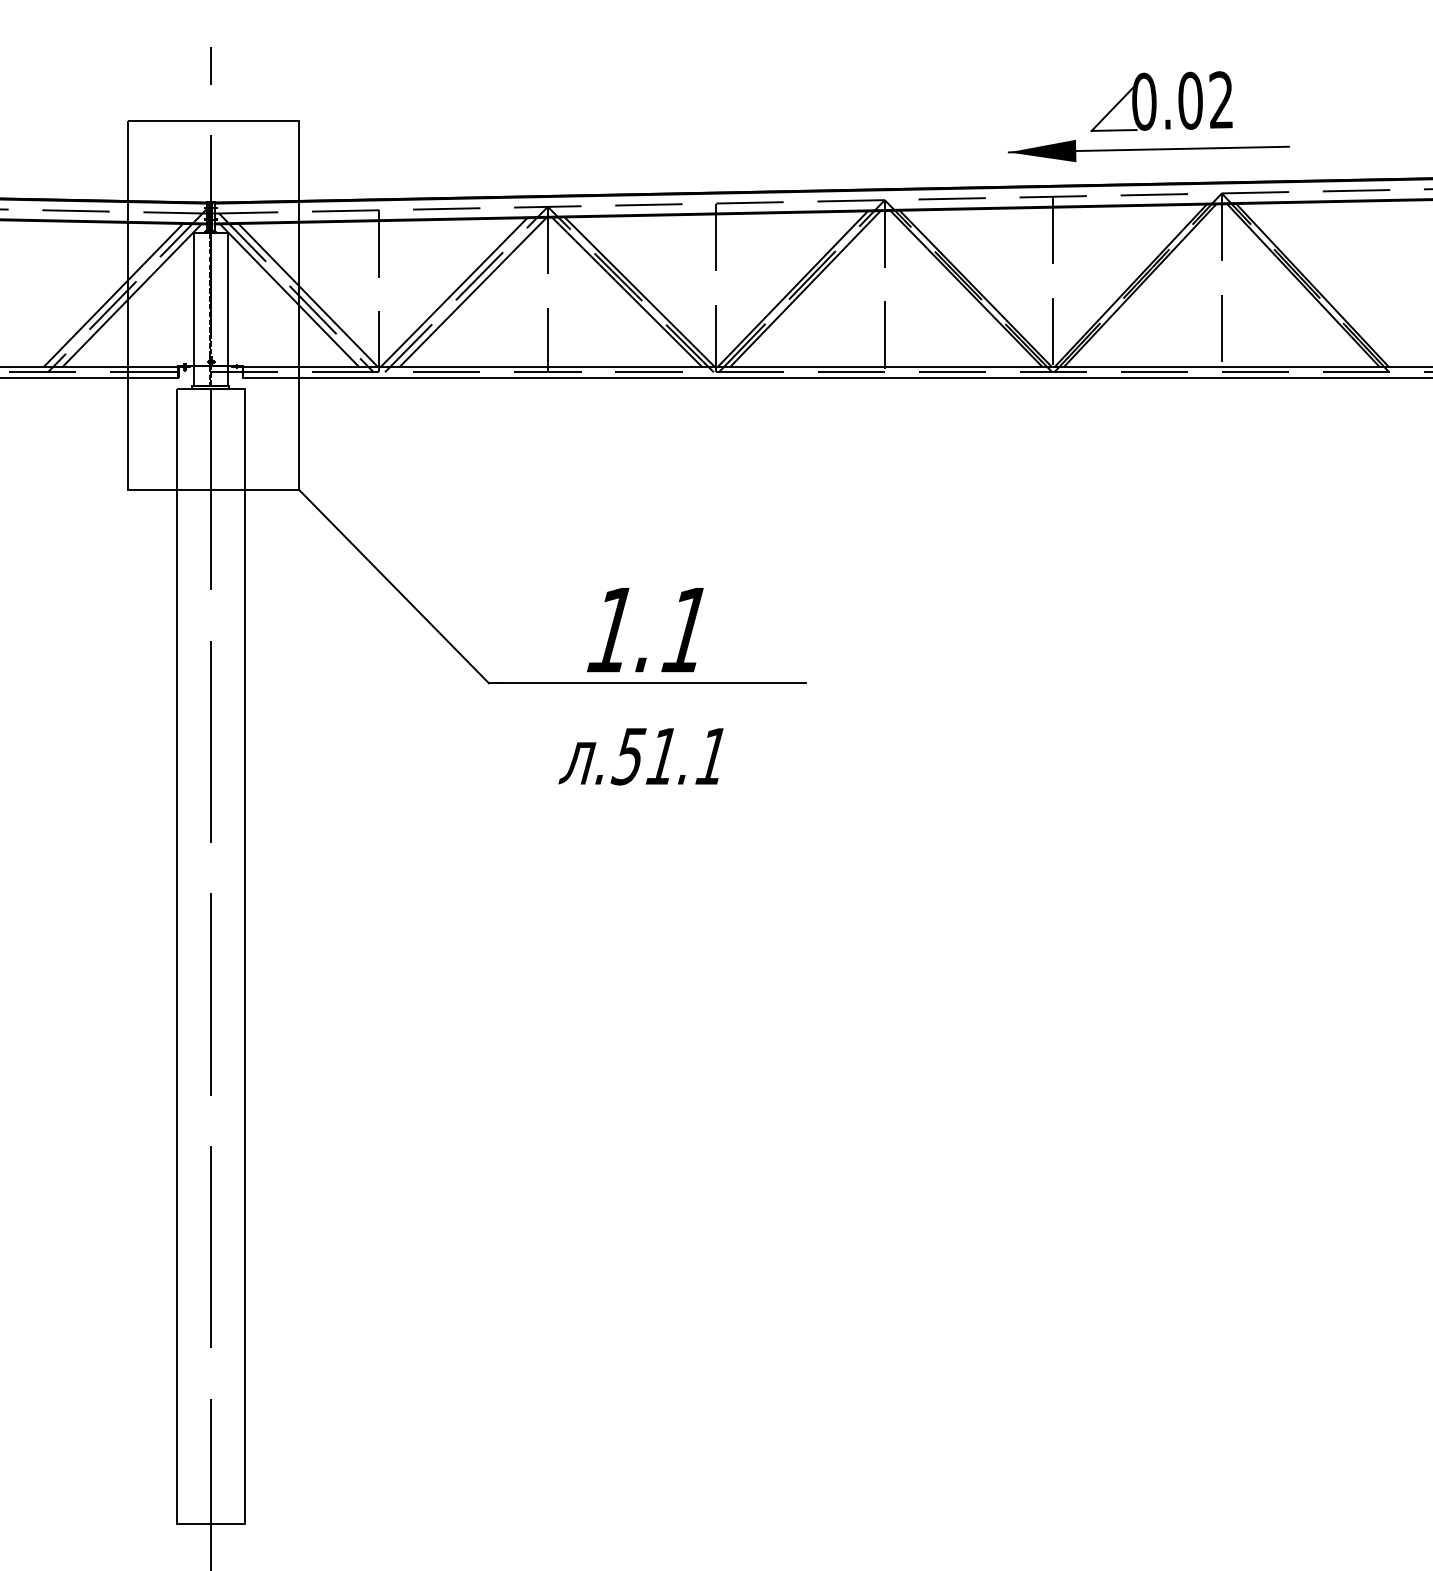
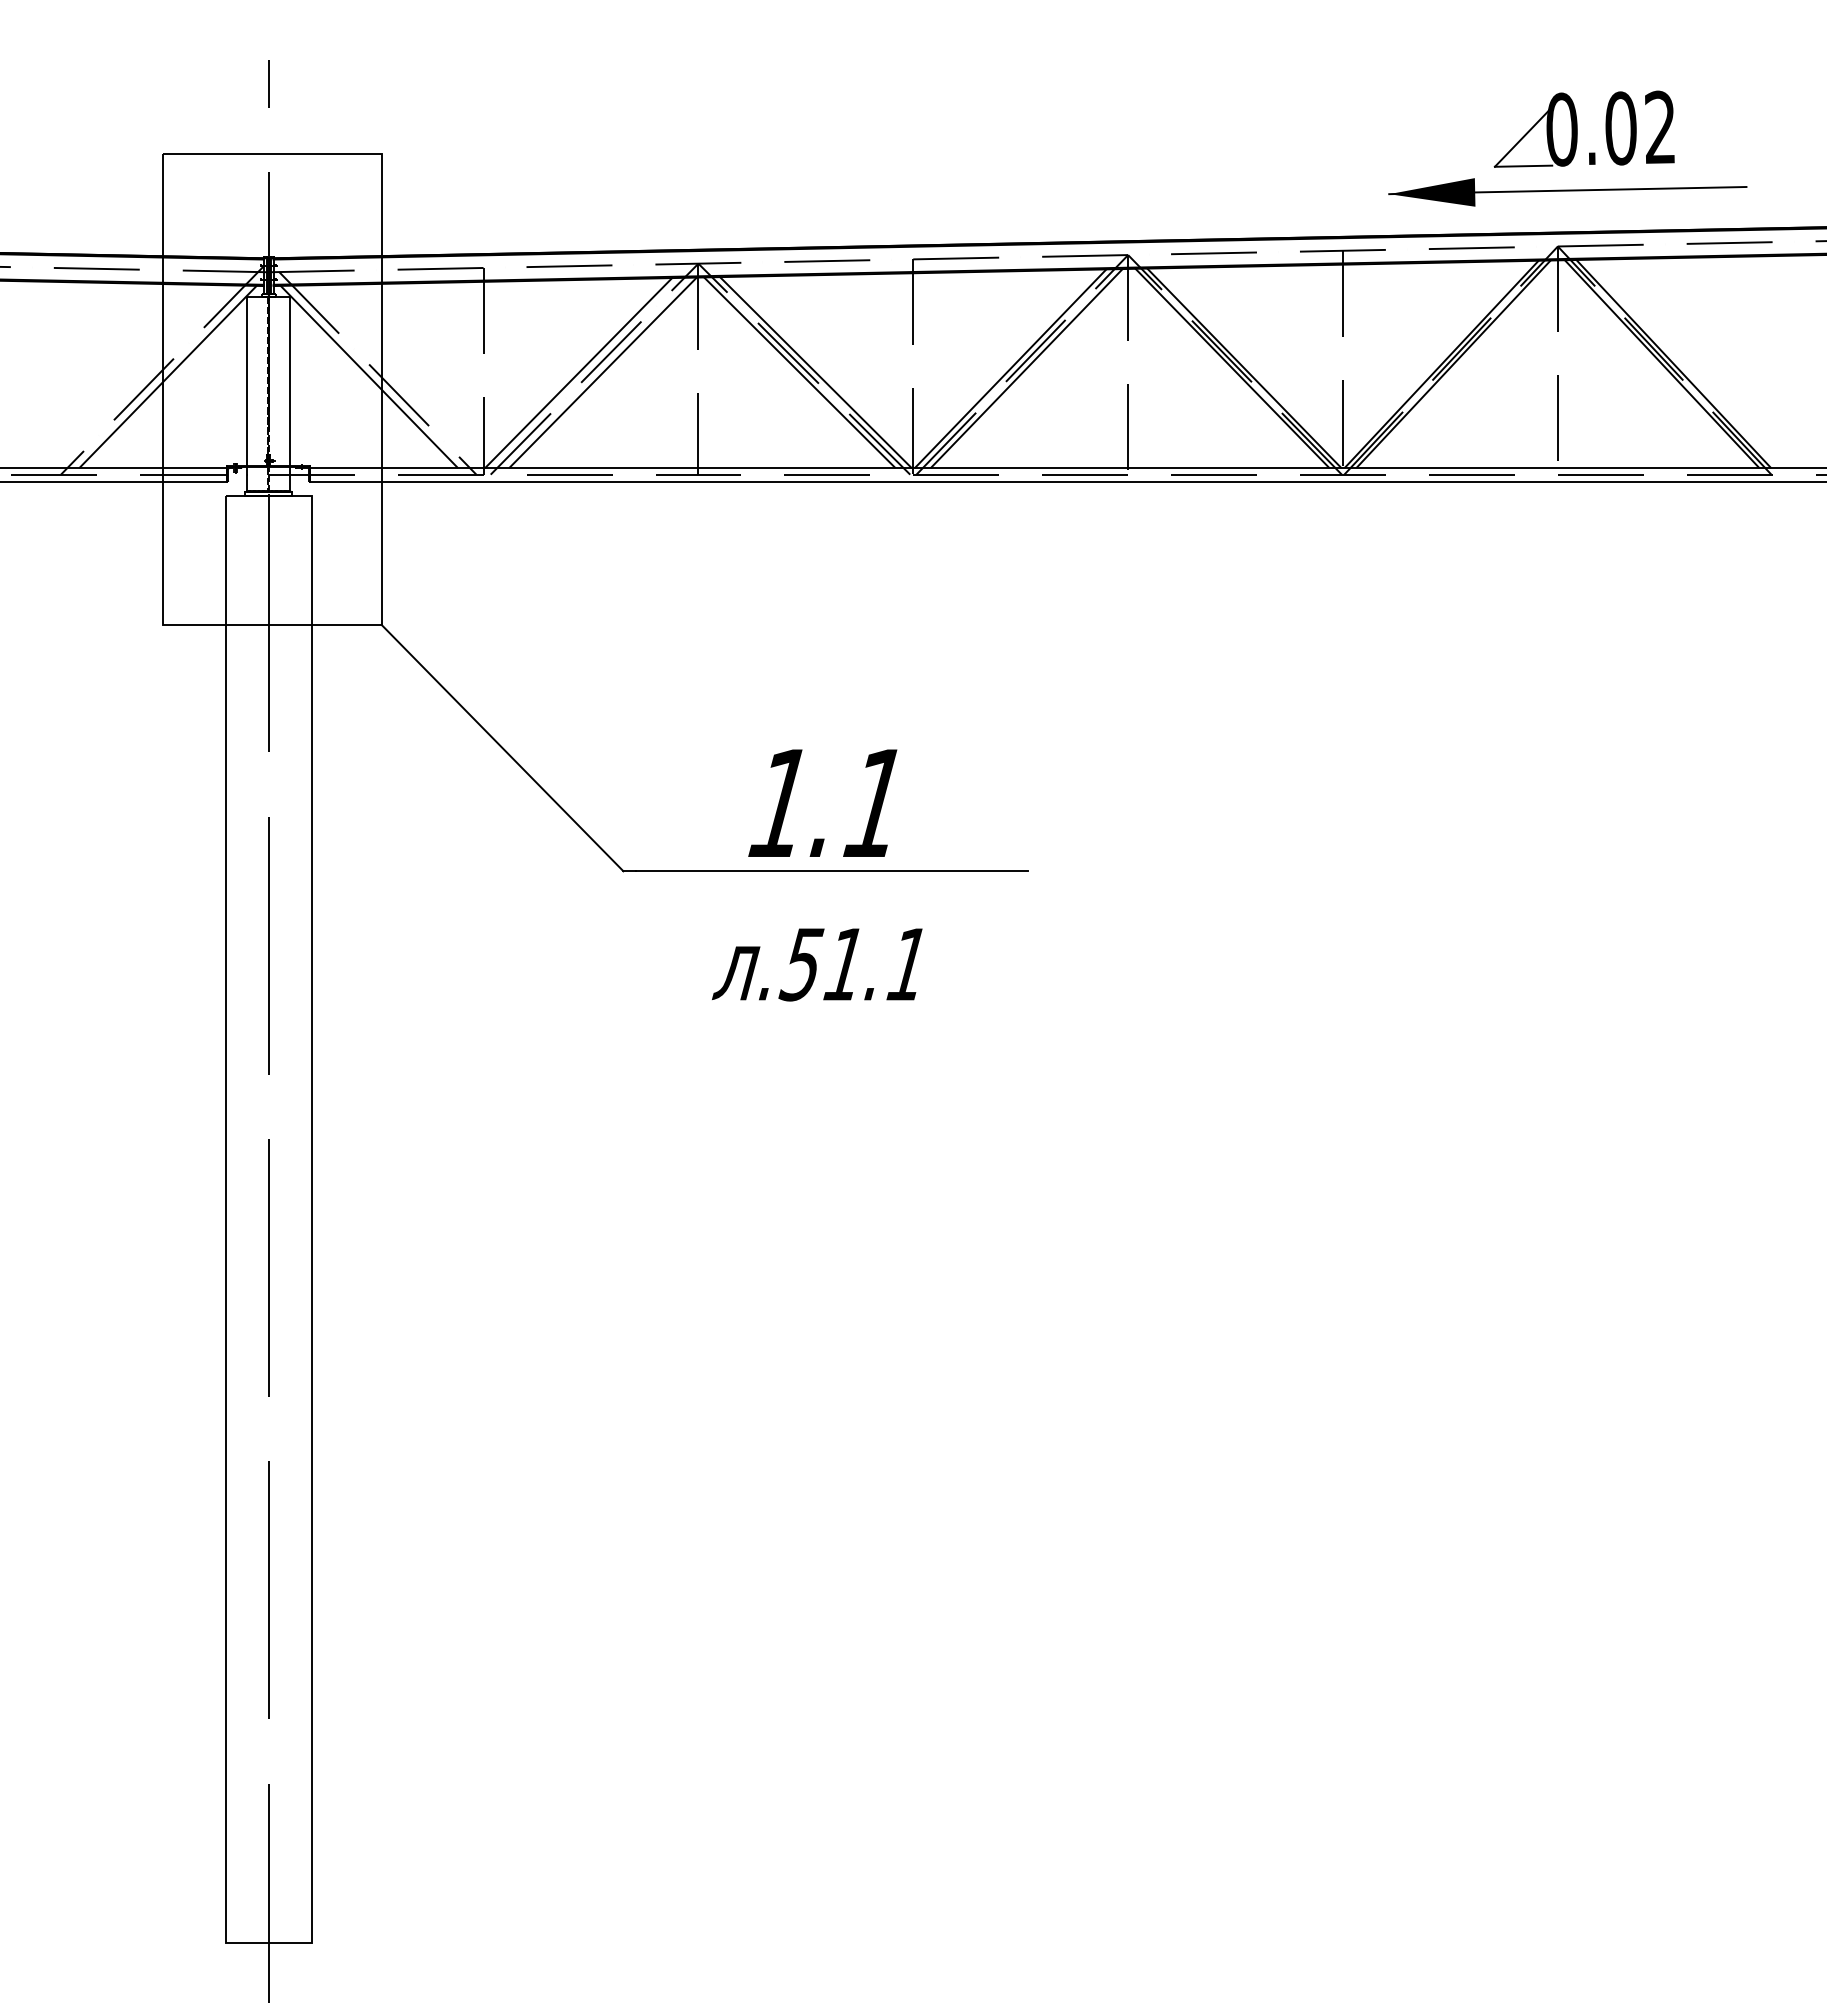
part: (1148, 116) -> (1567, 148), moved
line: (113, 295) -> (144, 376), removed
line: (307, 295) -> (392, 376), removed

